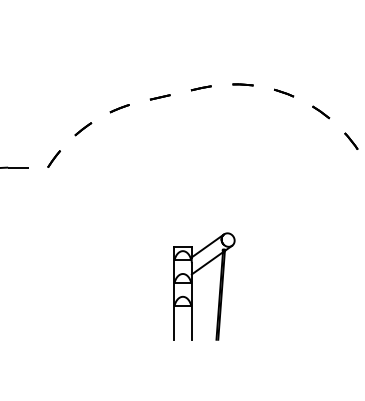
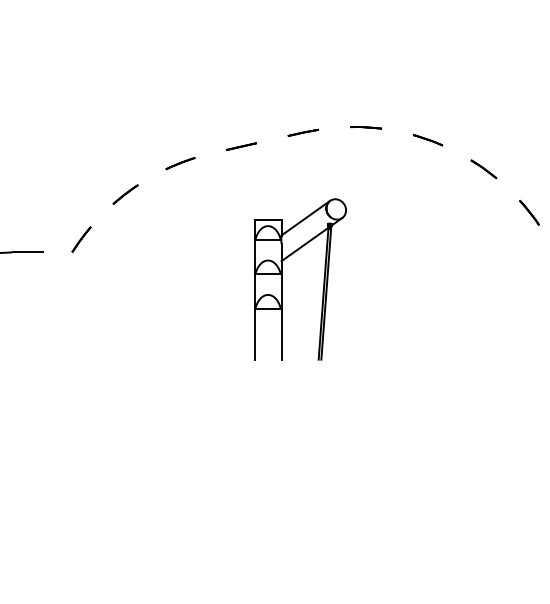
part: (192, 286) -> (282, 279), moved

